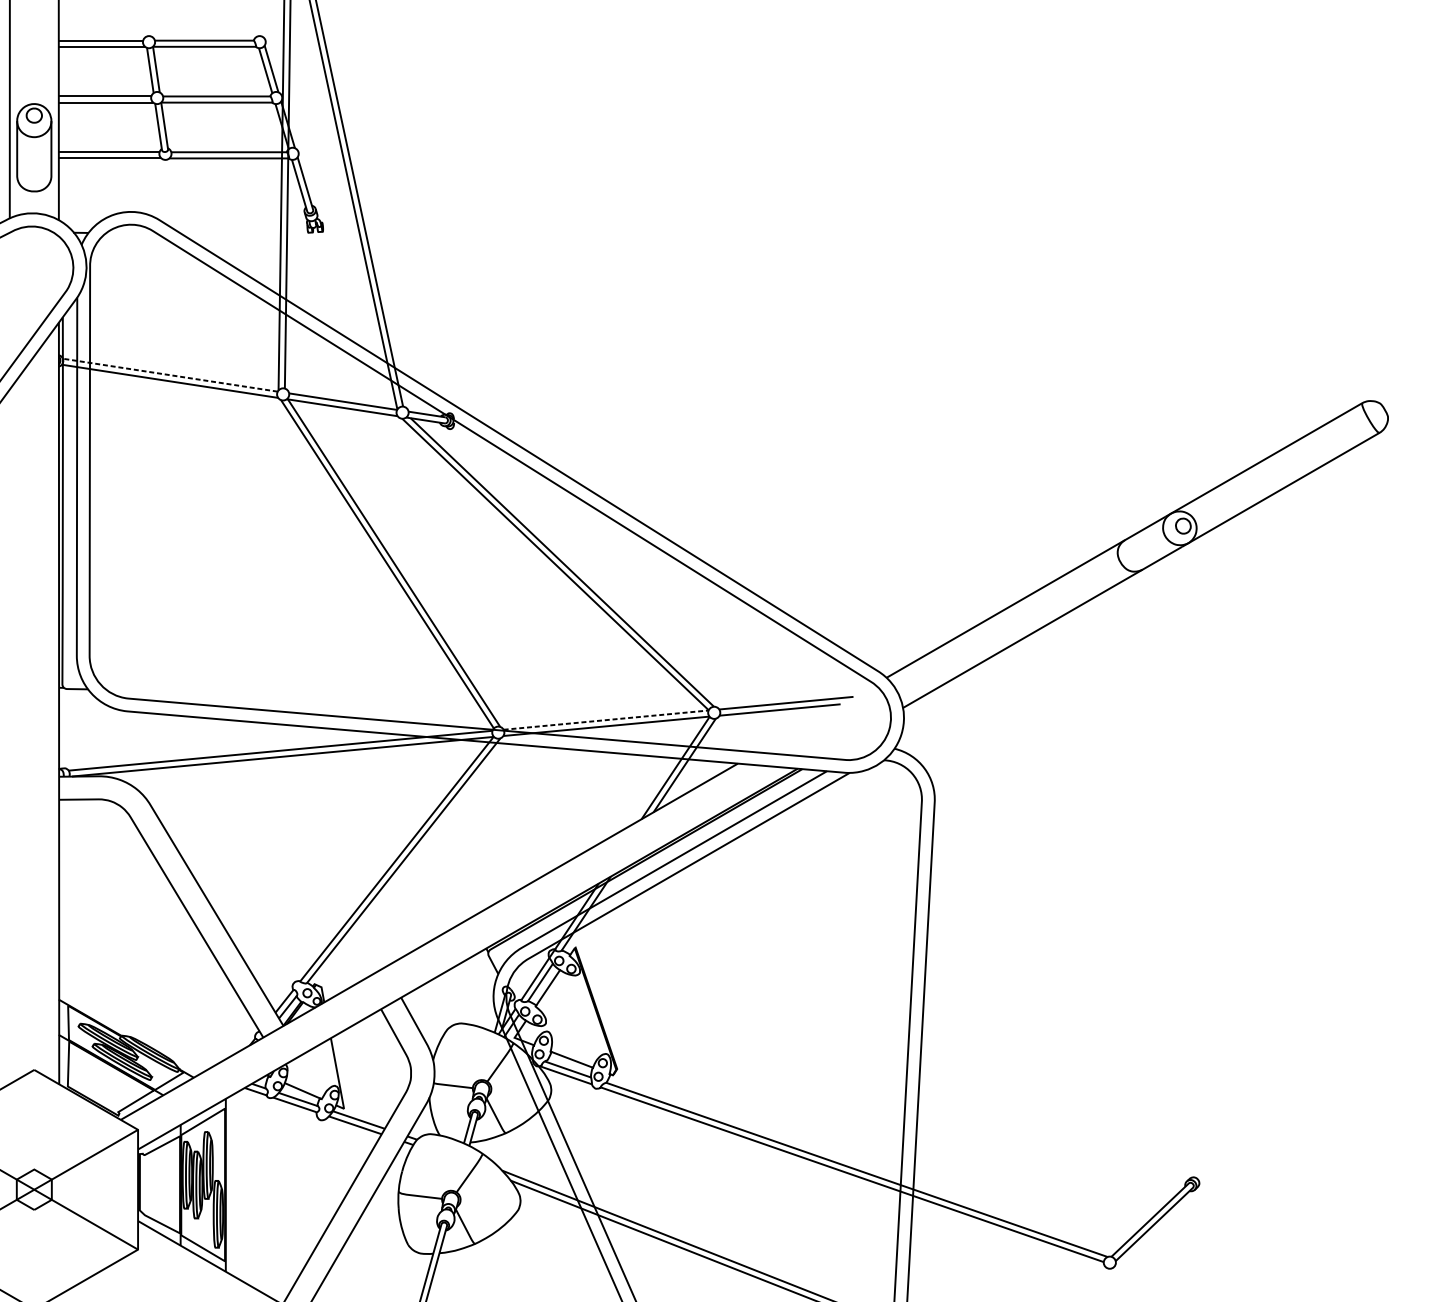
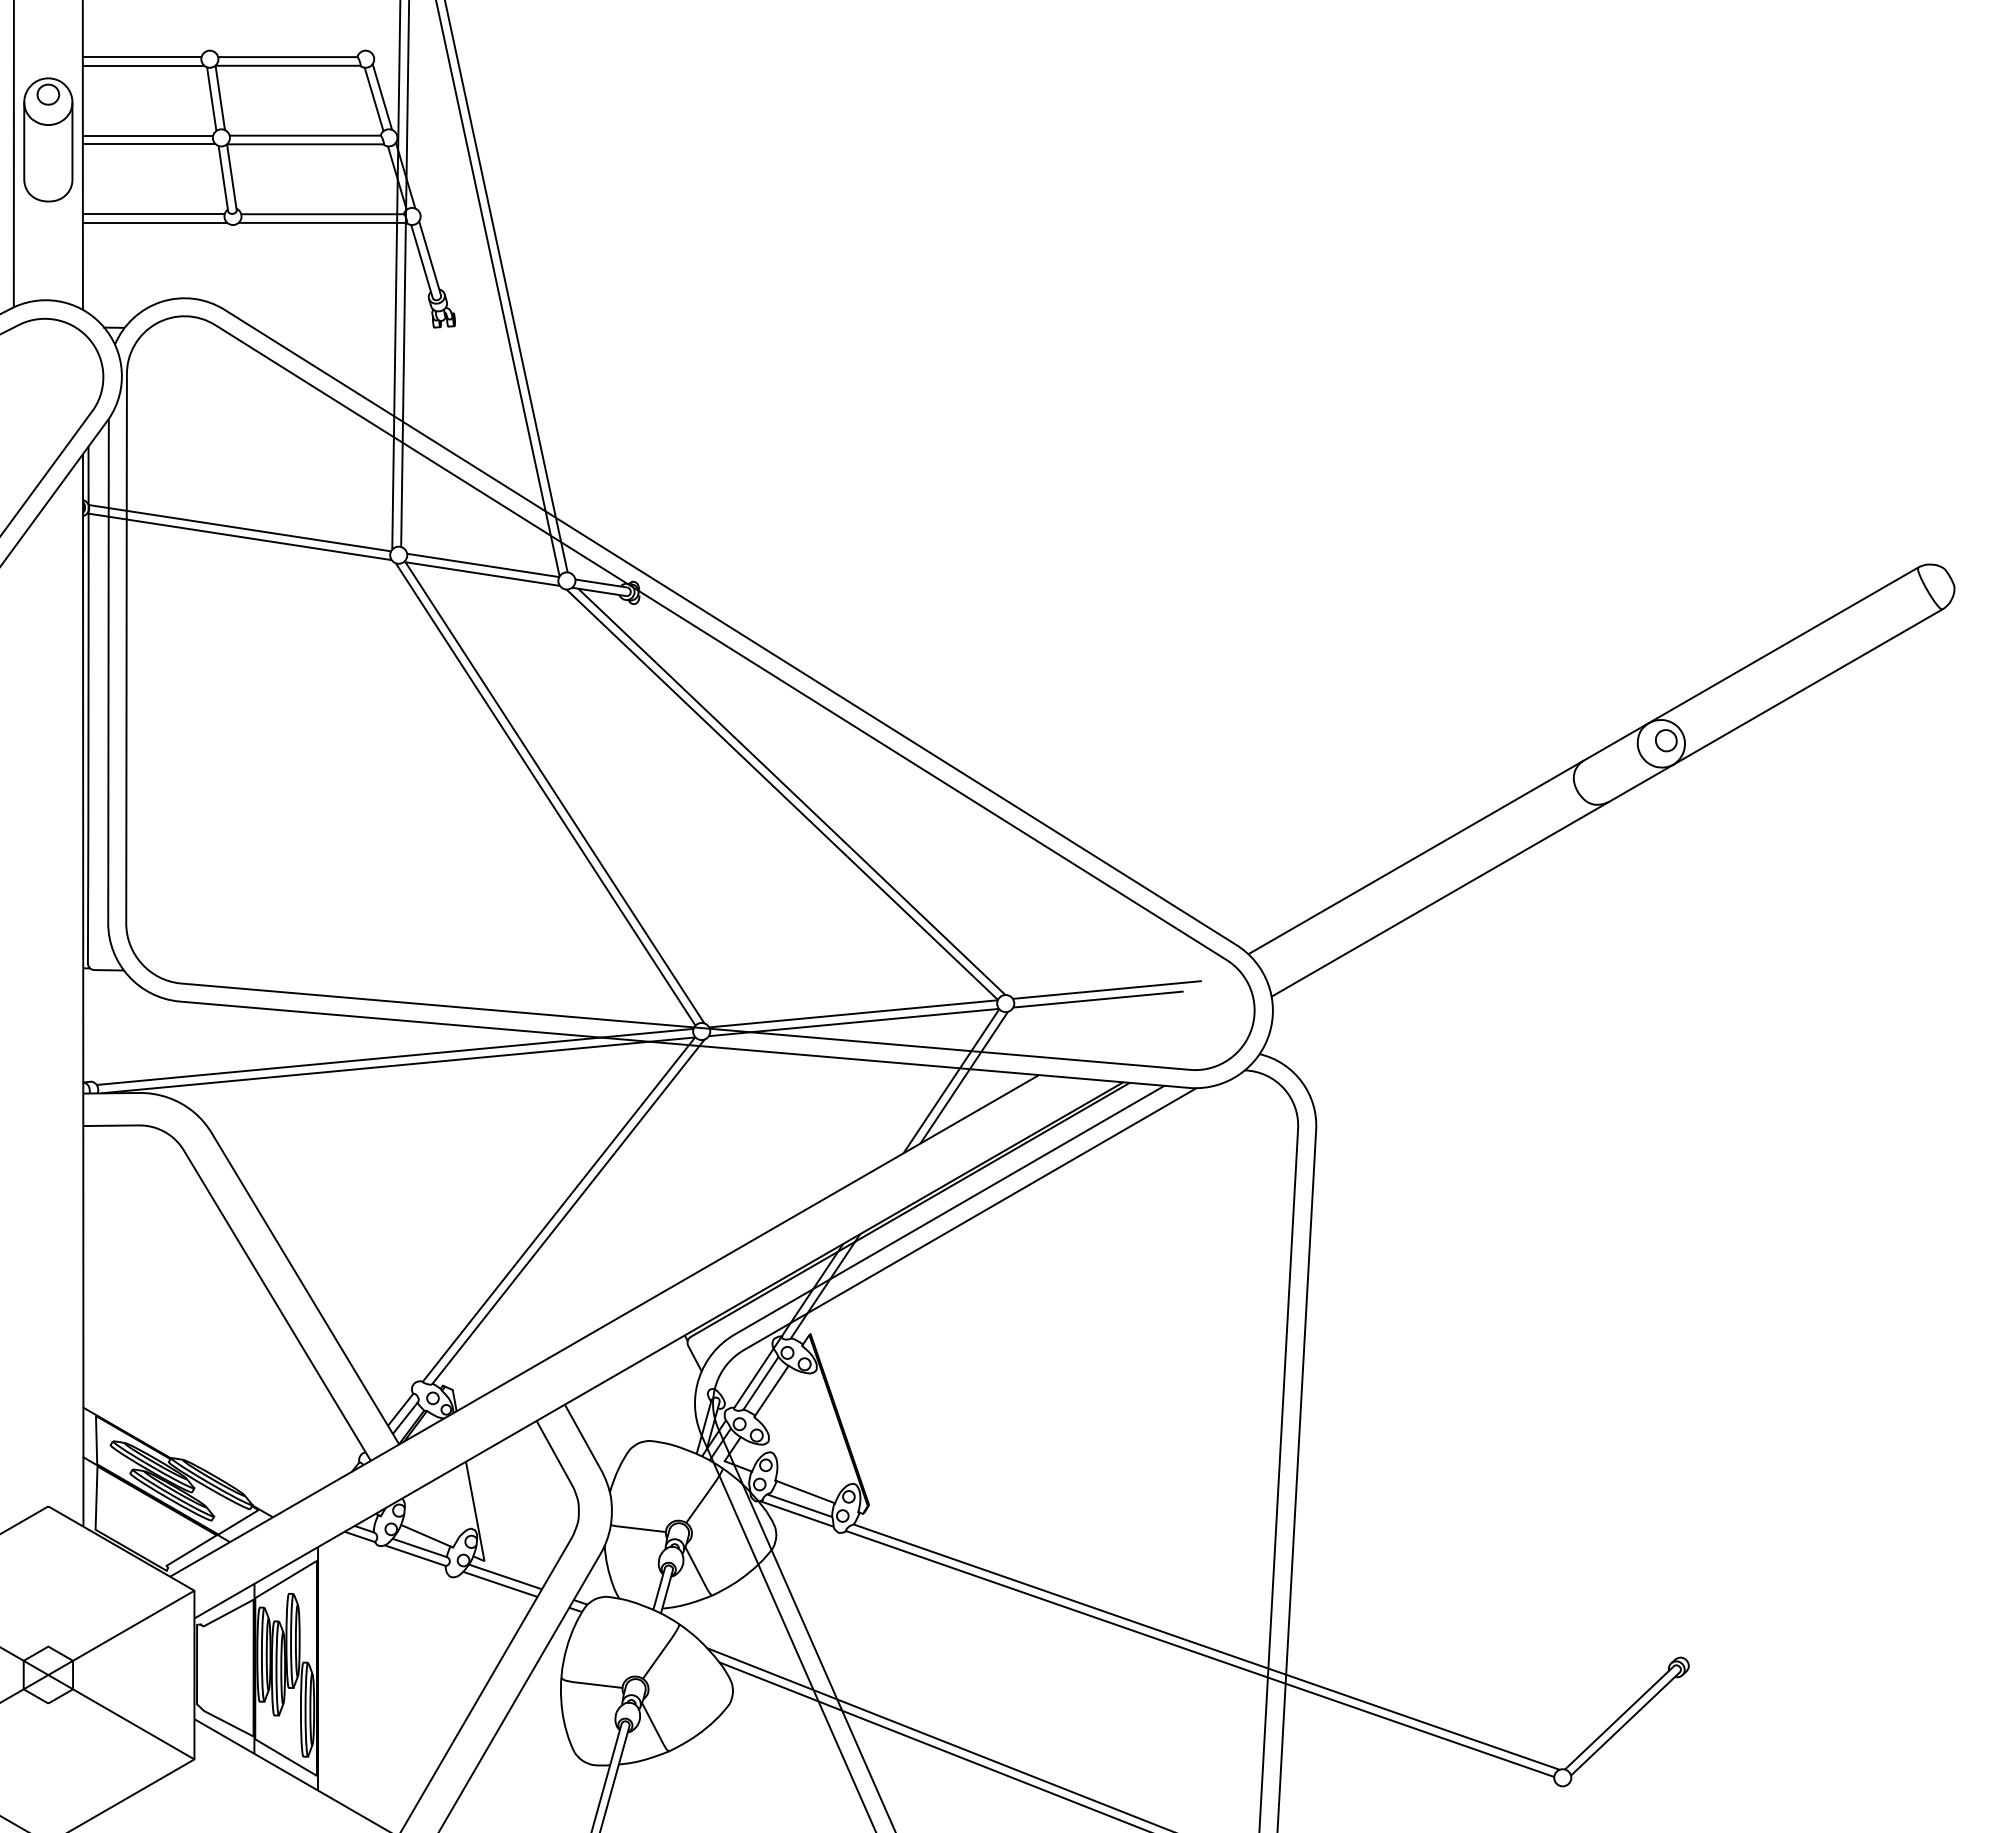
part: (34, 147) -> (48, 139), moved
line: (170, 375) -> (239, 528), dashed -> solid
line: (606, 719) -> (853, 1013), dashed -> solid

